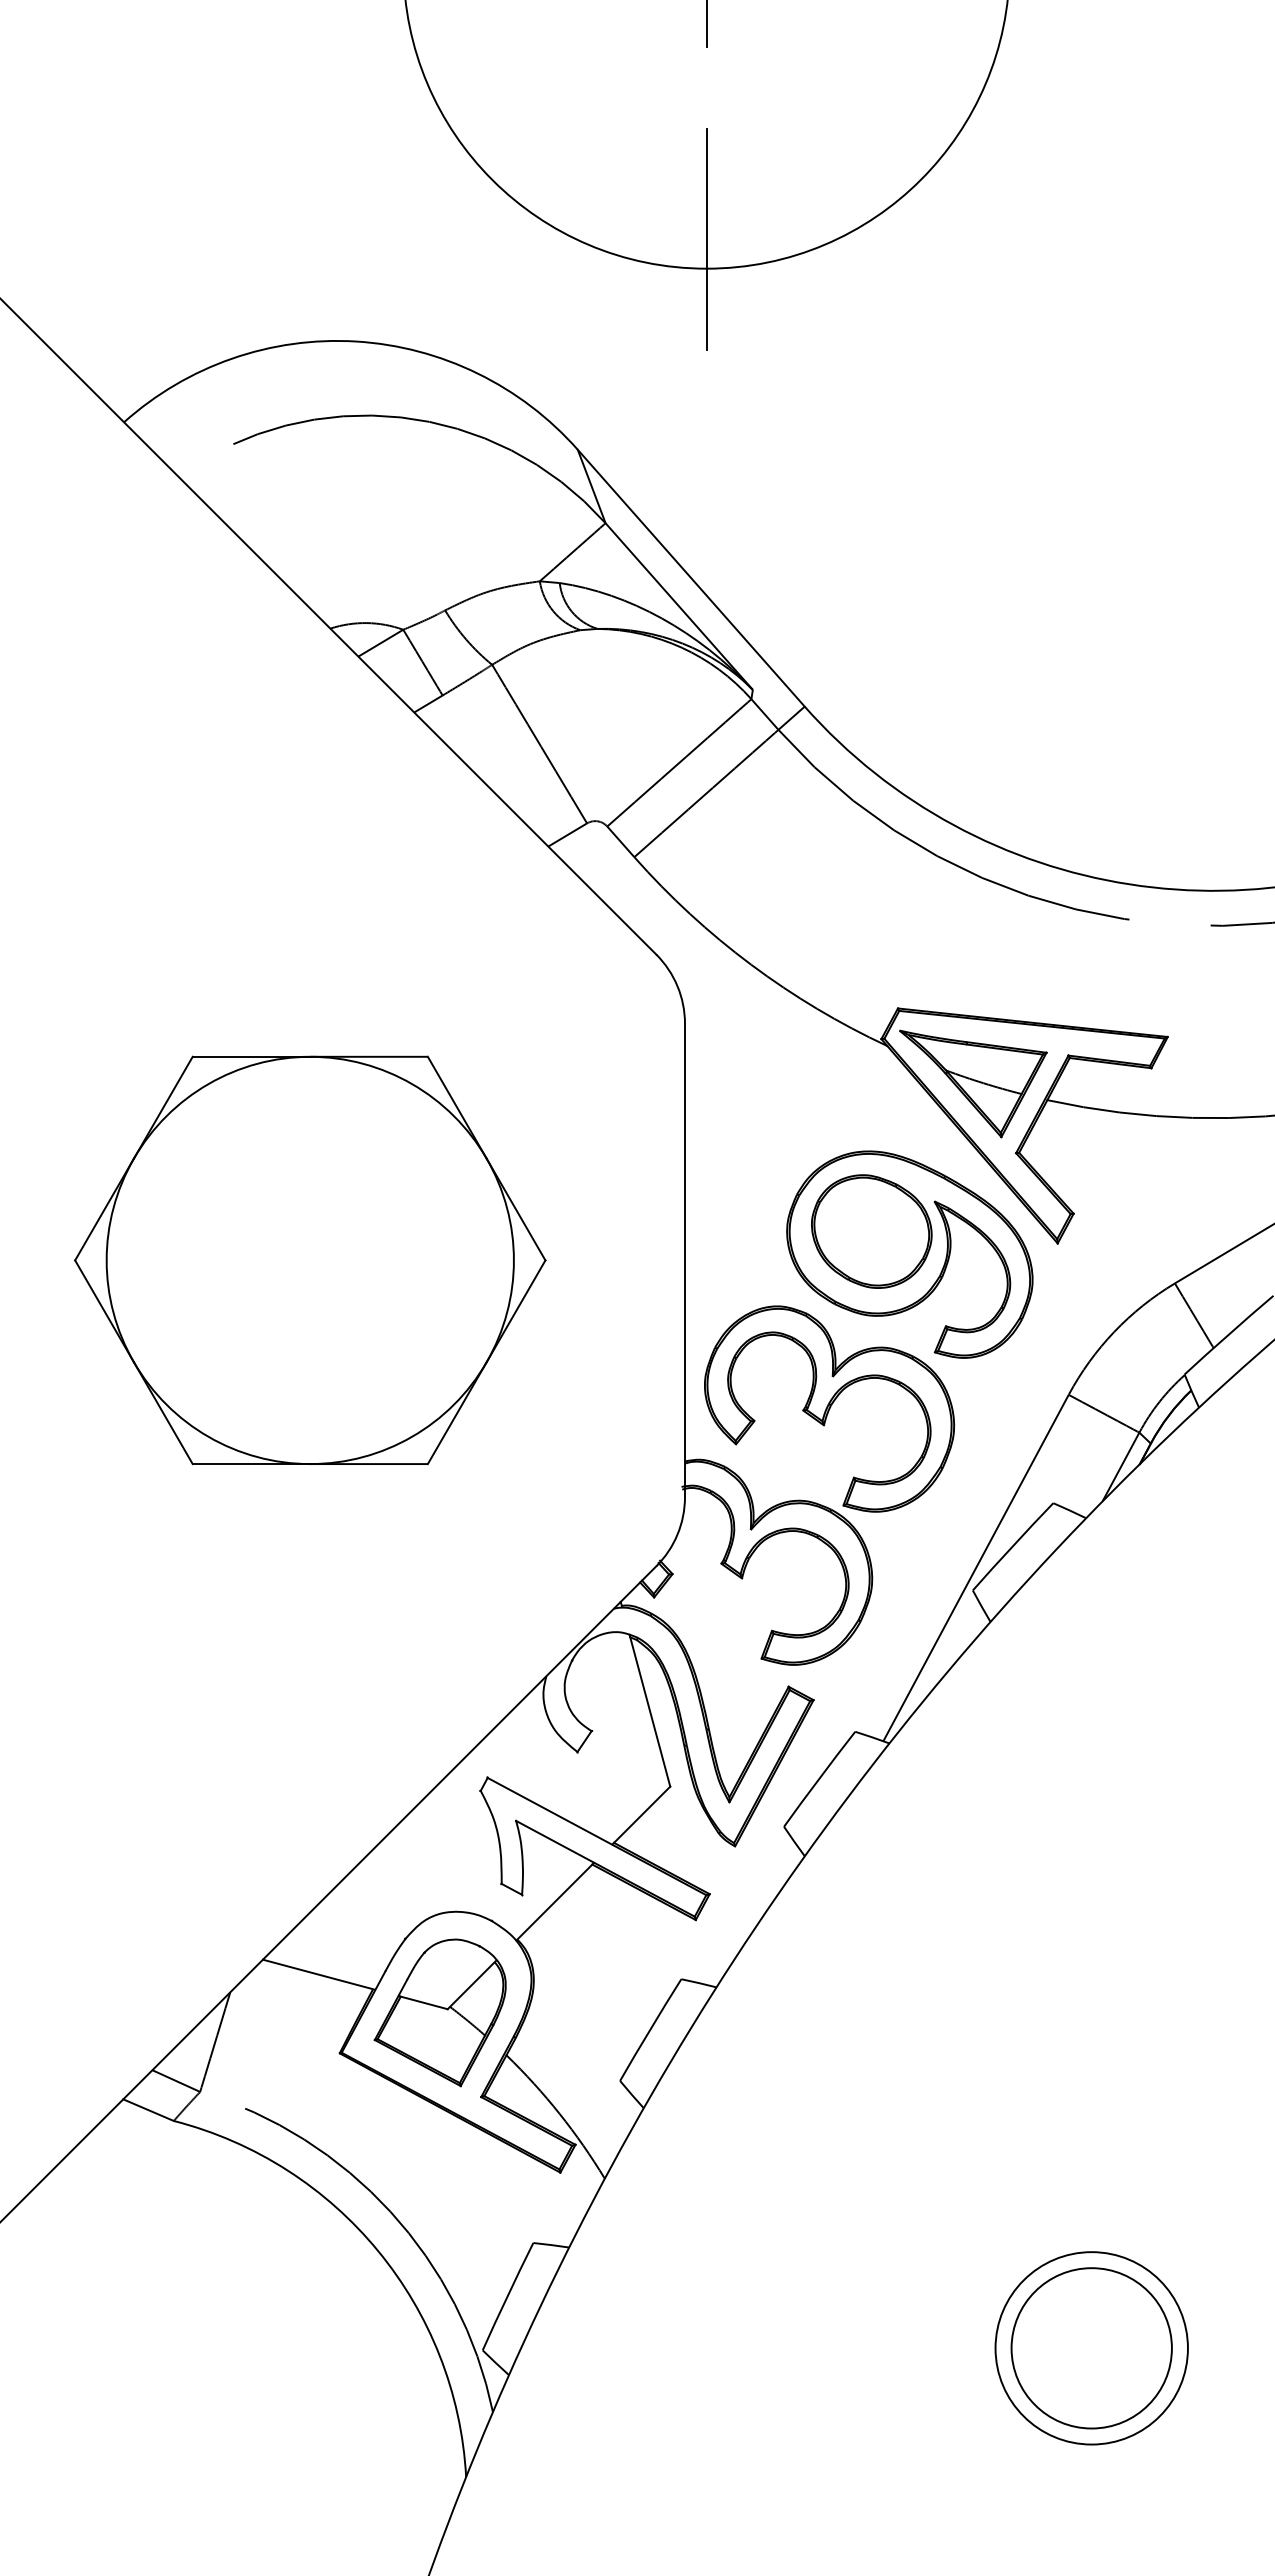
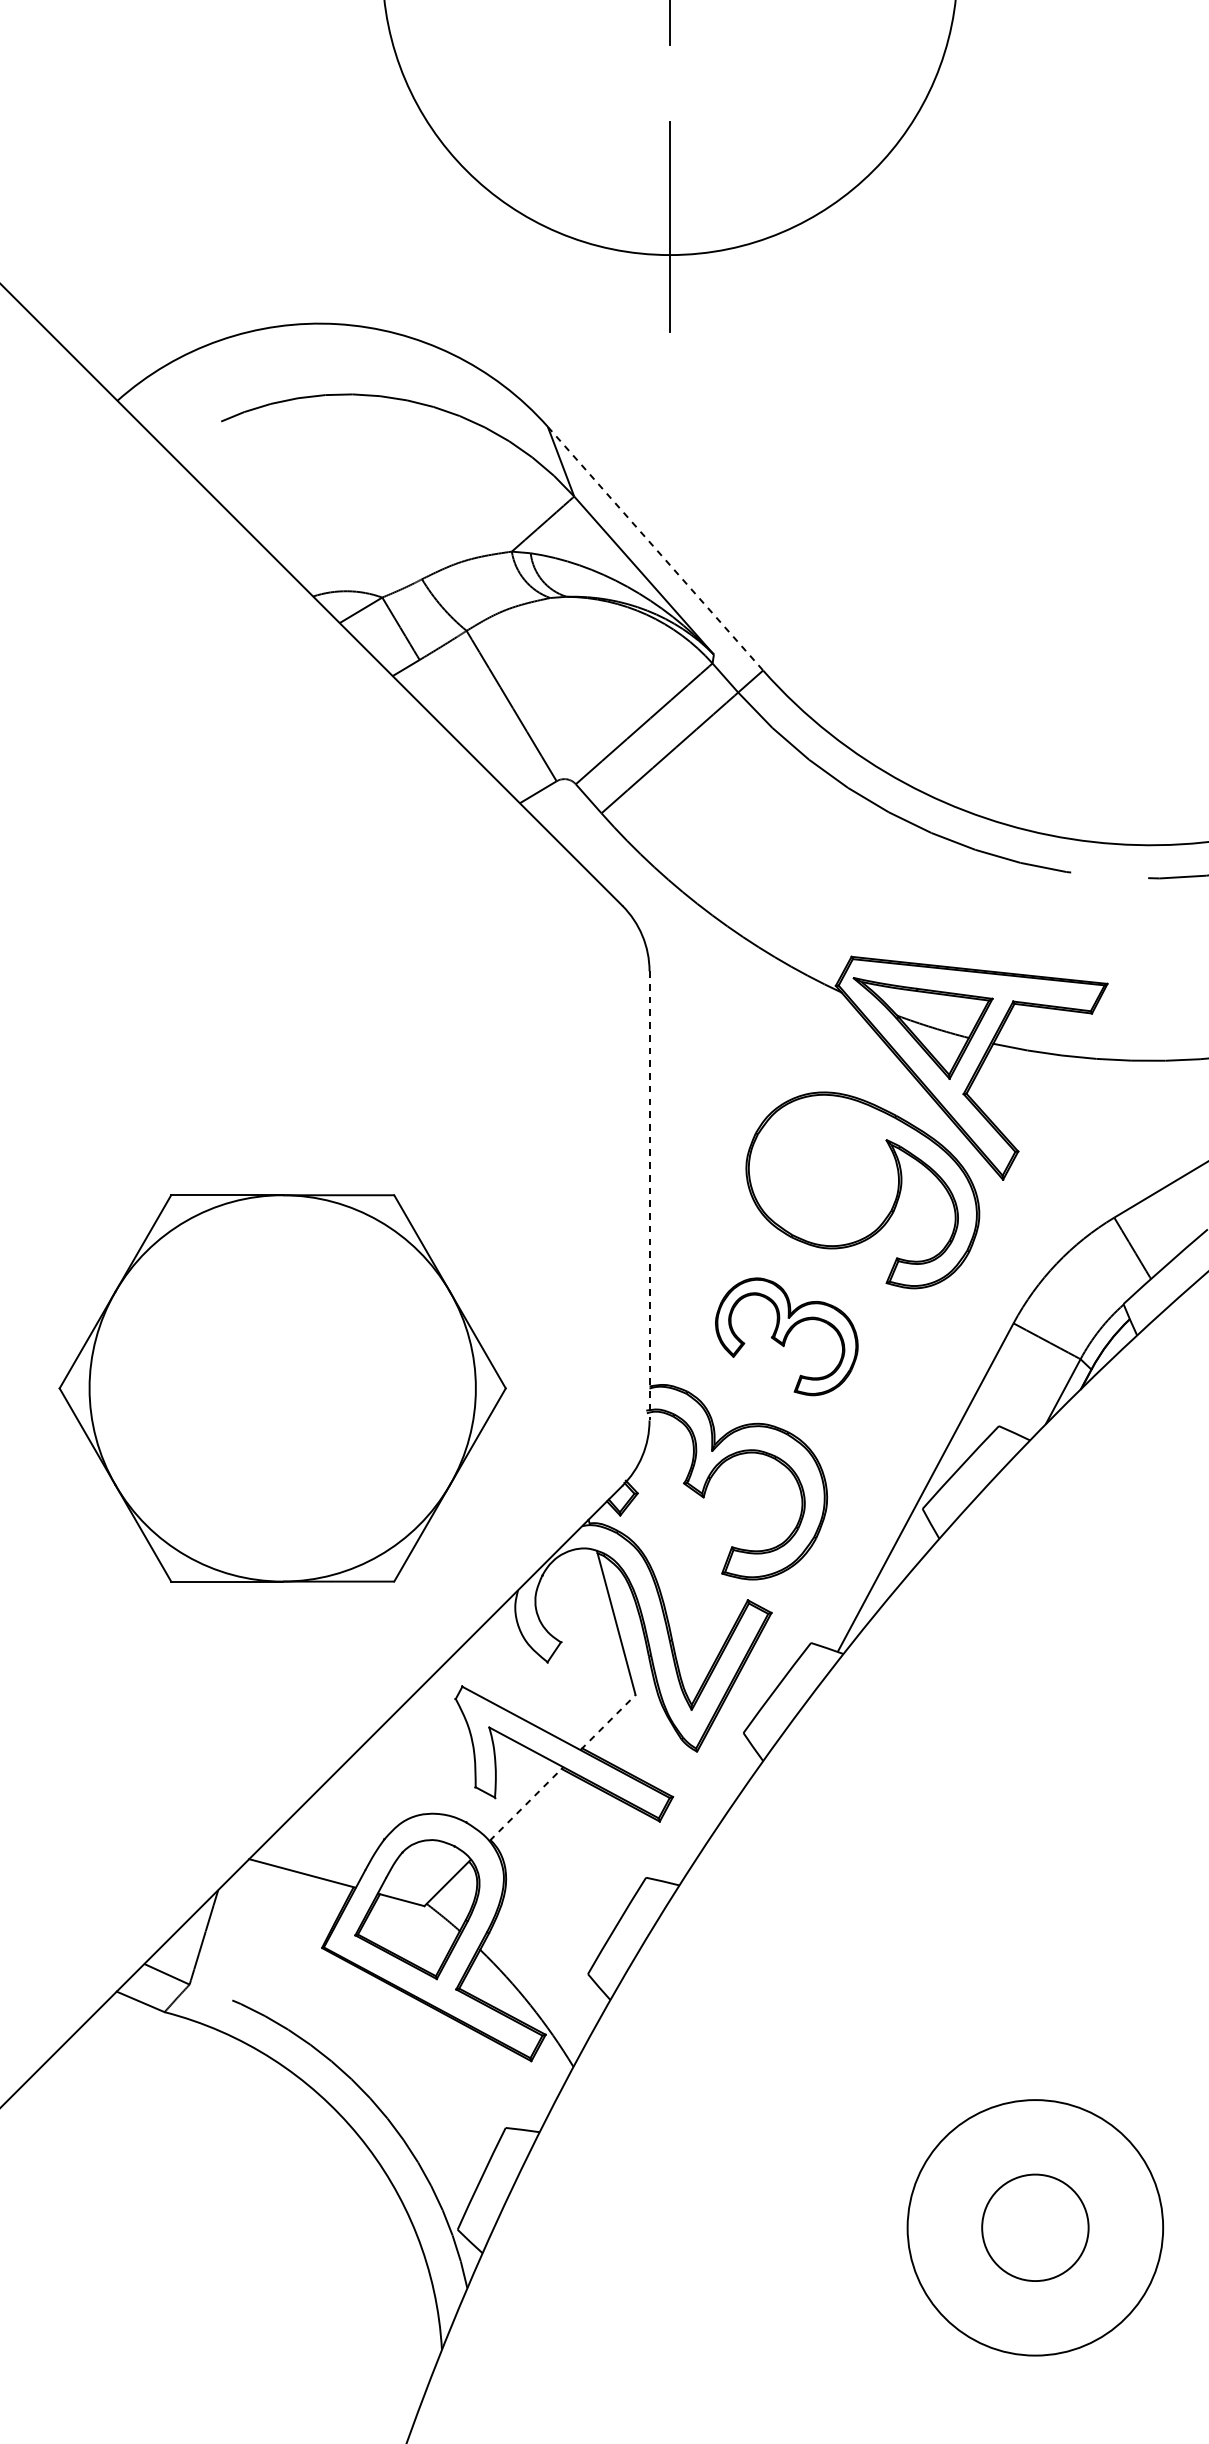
line: (691, 578) -> (655, 548), solid -> dashed
part: (871, 1231) -> (826, 1168), removed
part: (310, 1260) -> (282, 1388), moved
line: (684, 1260) -> (649, 1195), solid -> dashed
part: (829, 1408) -> (786, 1336), size x0.6
line: (641, 1815) -> (608, 1722), solid -> dashed
line: (555, 1901) -> (526, 1803), solid -> dashed
circle: (1091, 2348) -> (1035, 2227), size x0.7
circle: (1091, 2348) -> (1035, 2227), size x1.4

